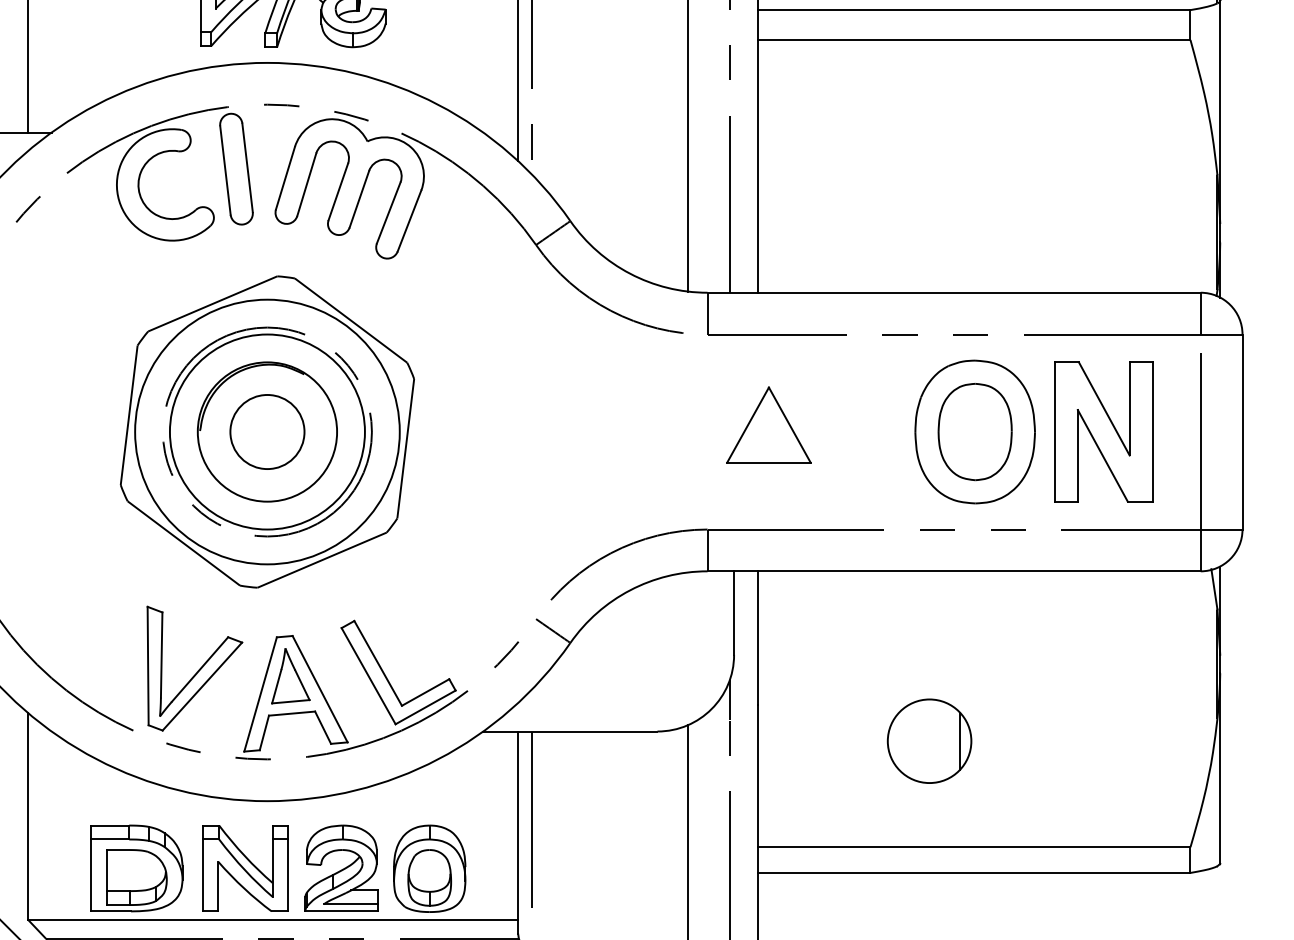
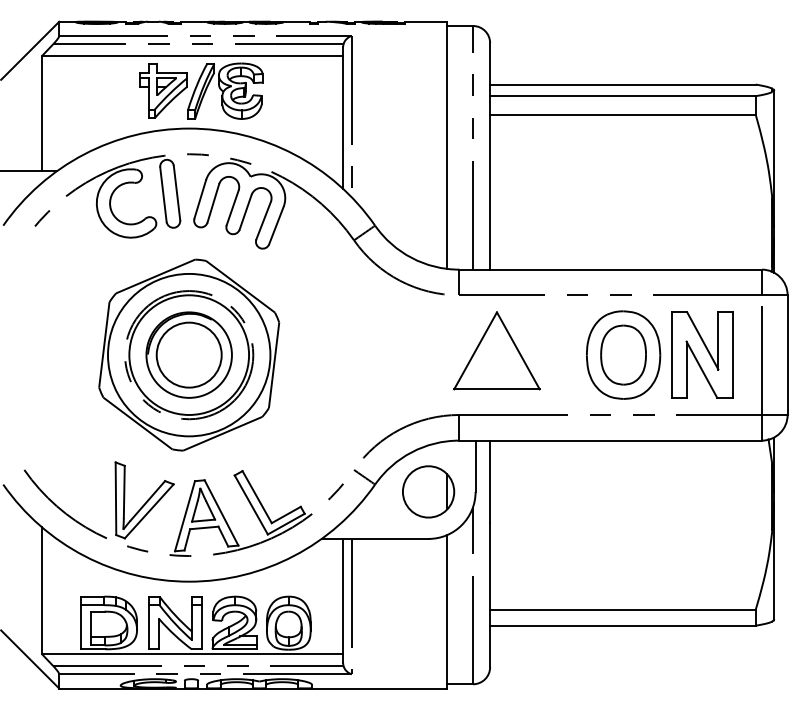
part: (768, 424) -> (496, 350), size x1.67
circle: (266, 430) -> (188, 354), size x1.43
part: (929, 740) -> (428, 491), moved

